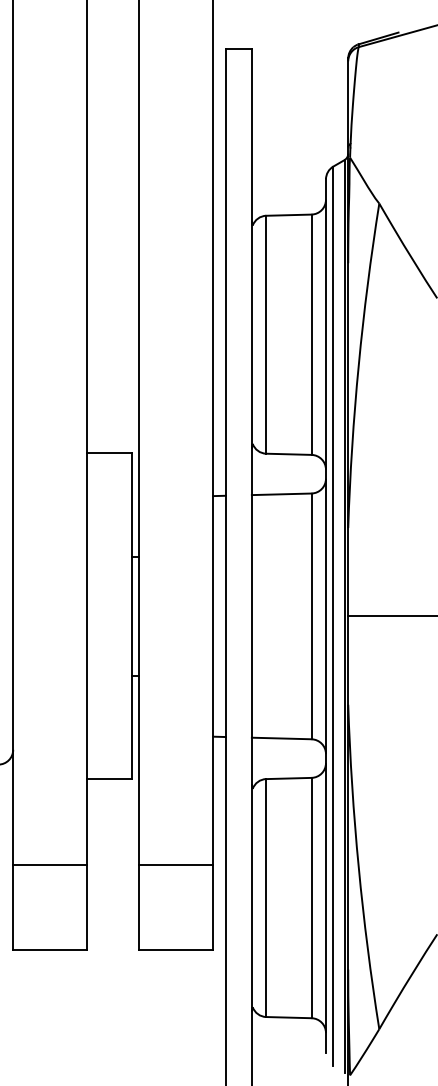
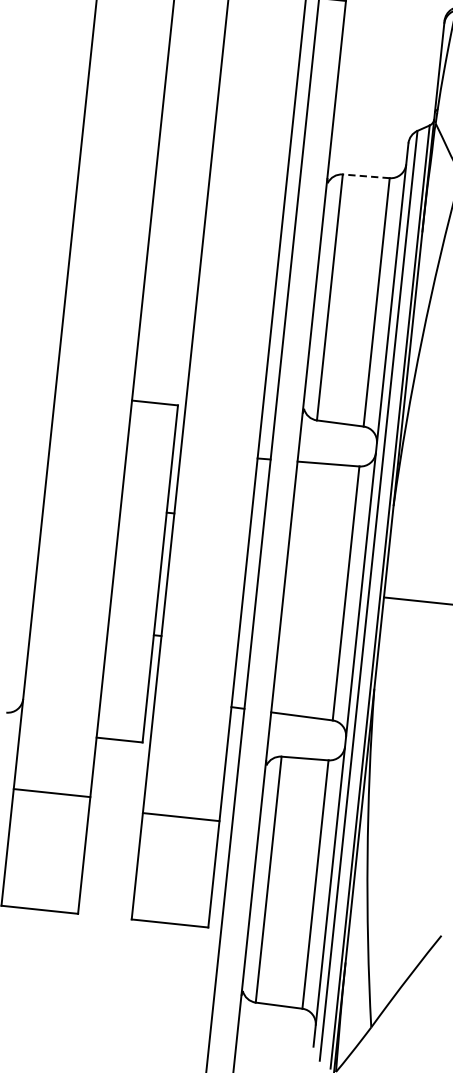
line: (288, 215) -> (365, 176), solid -> dashed
line: (50, 865) -> (52, 793), moved
line: (176, 865) -> (181, 817), moved

